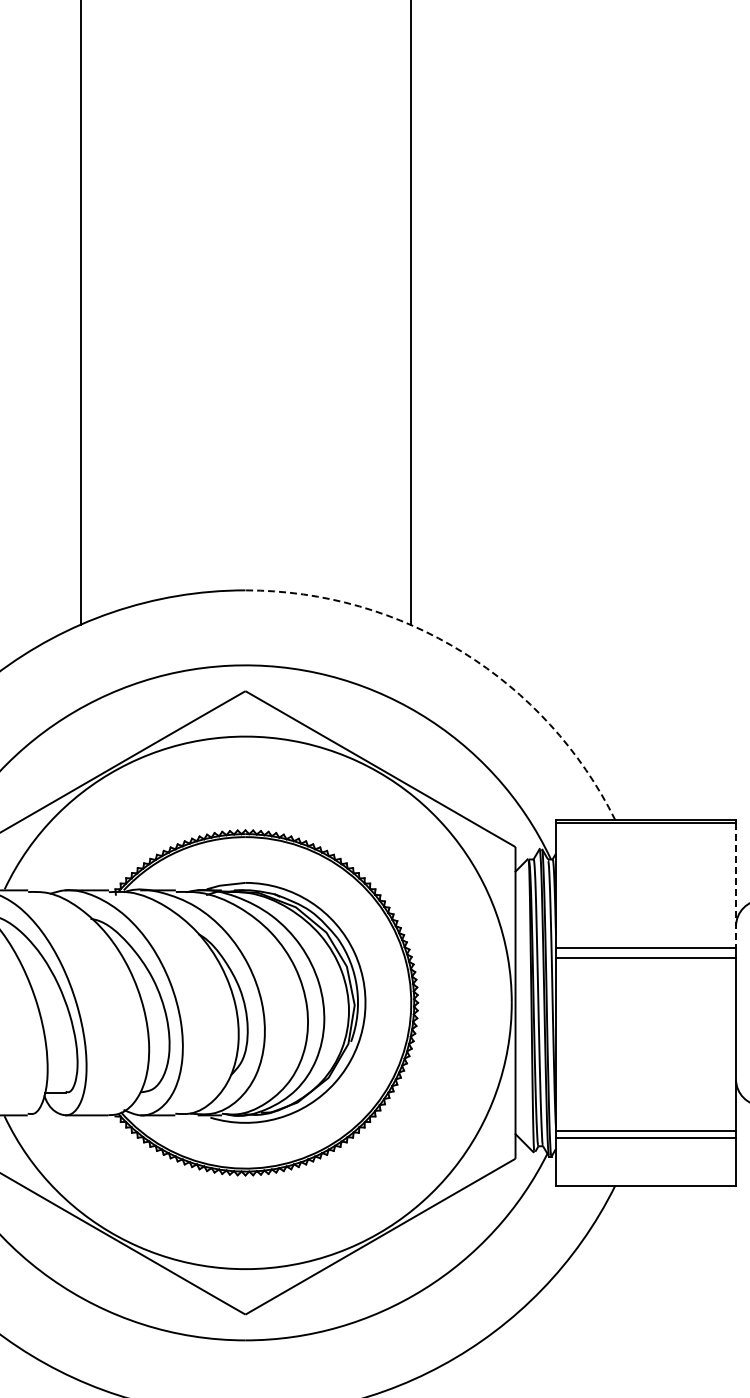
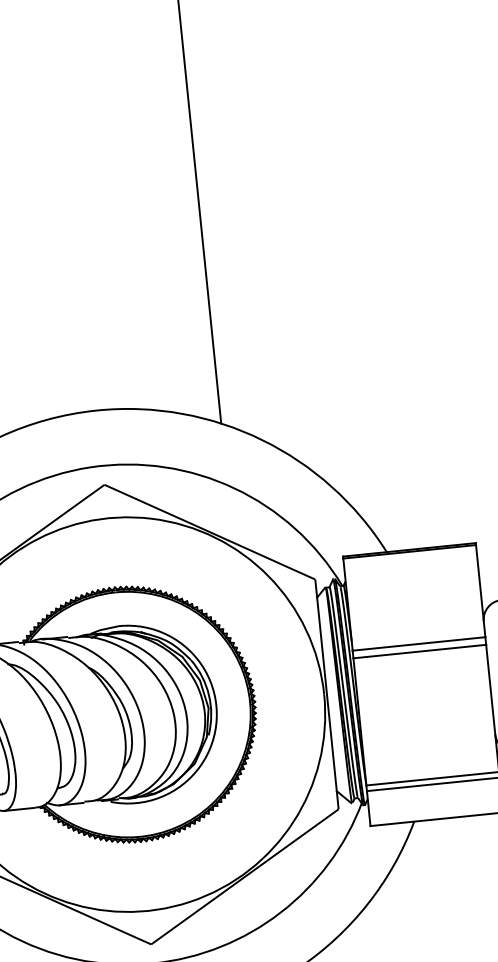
arc: (463, 652) -> (262, 440), dashed -> solid
line: (736, 885) -> (481, 591), dashed -> solid

